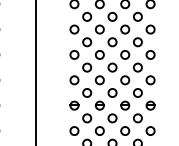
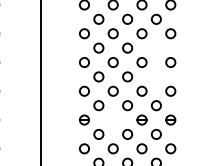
circle: (137, 42) -> (155, 48), removed
circle: (137, 67) -> (155, 76), removed
part: (99, 105) -> (112, 119), removed

